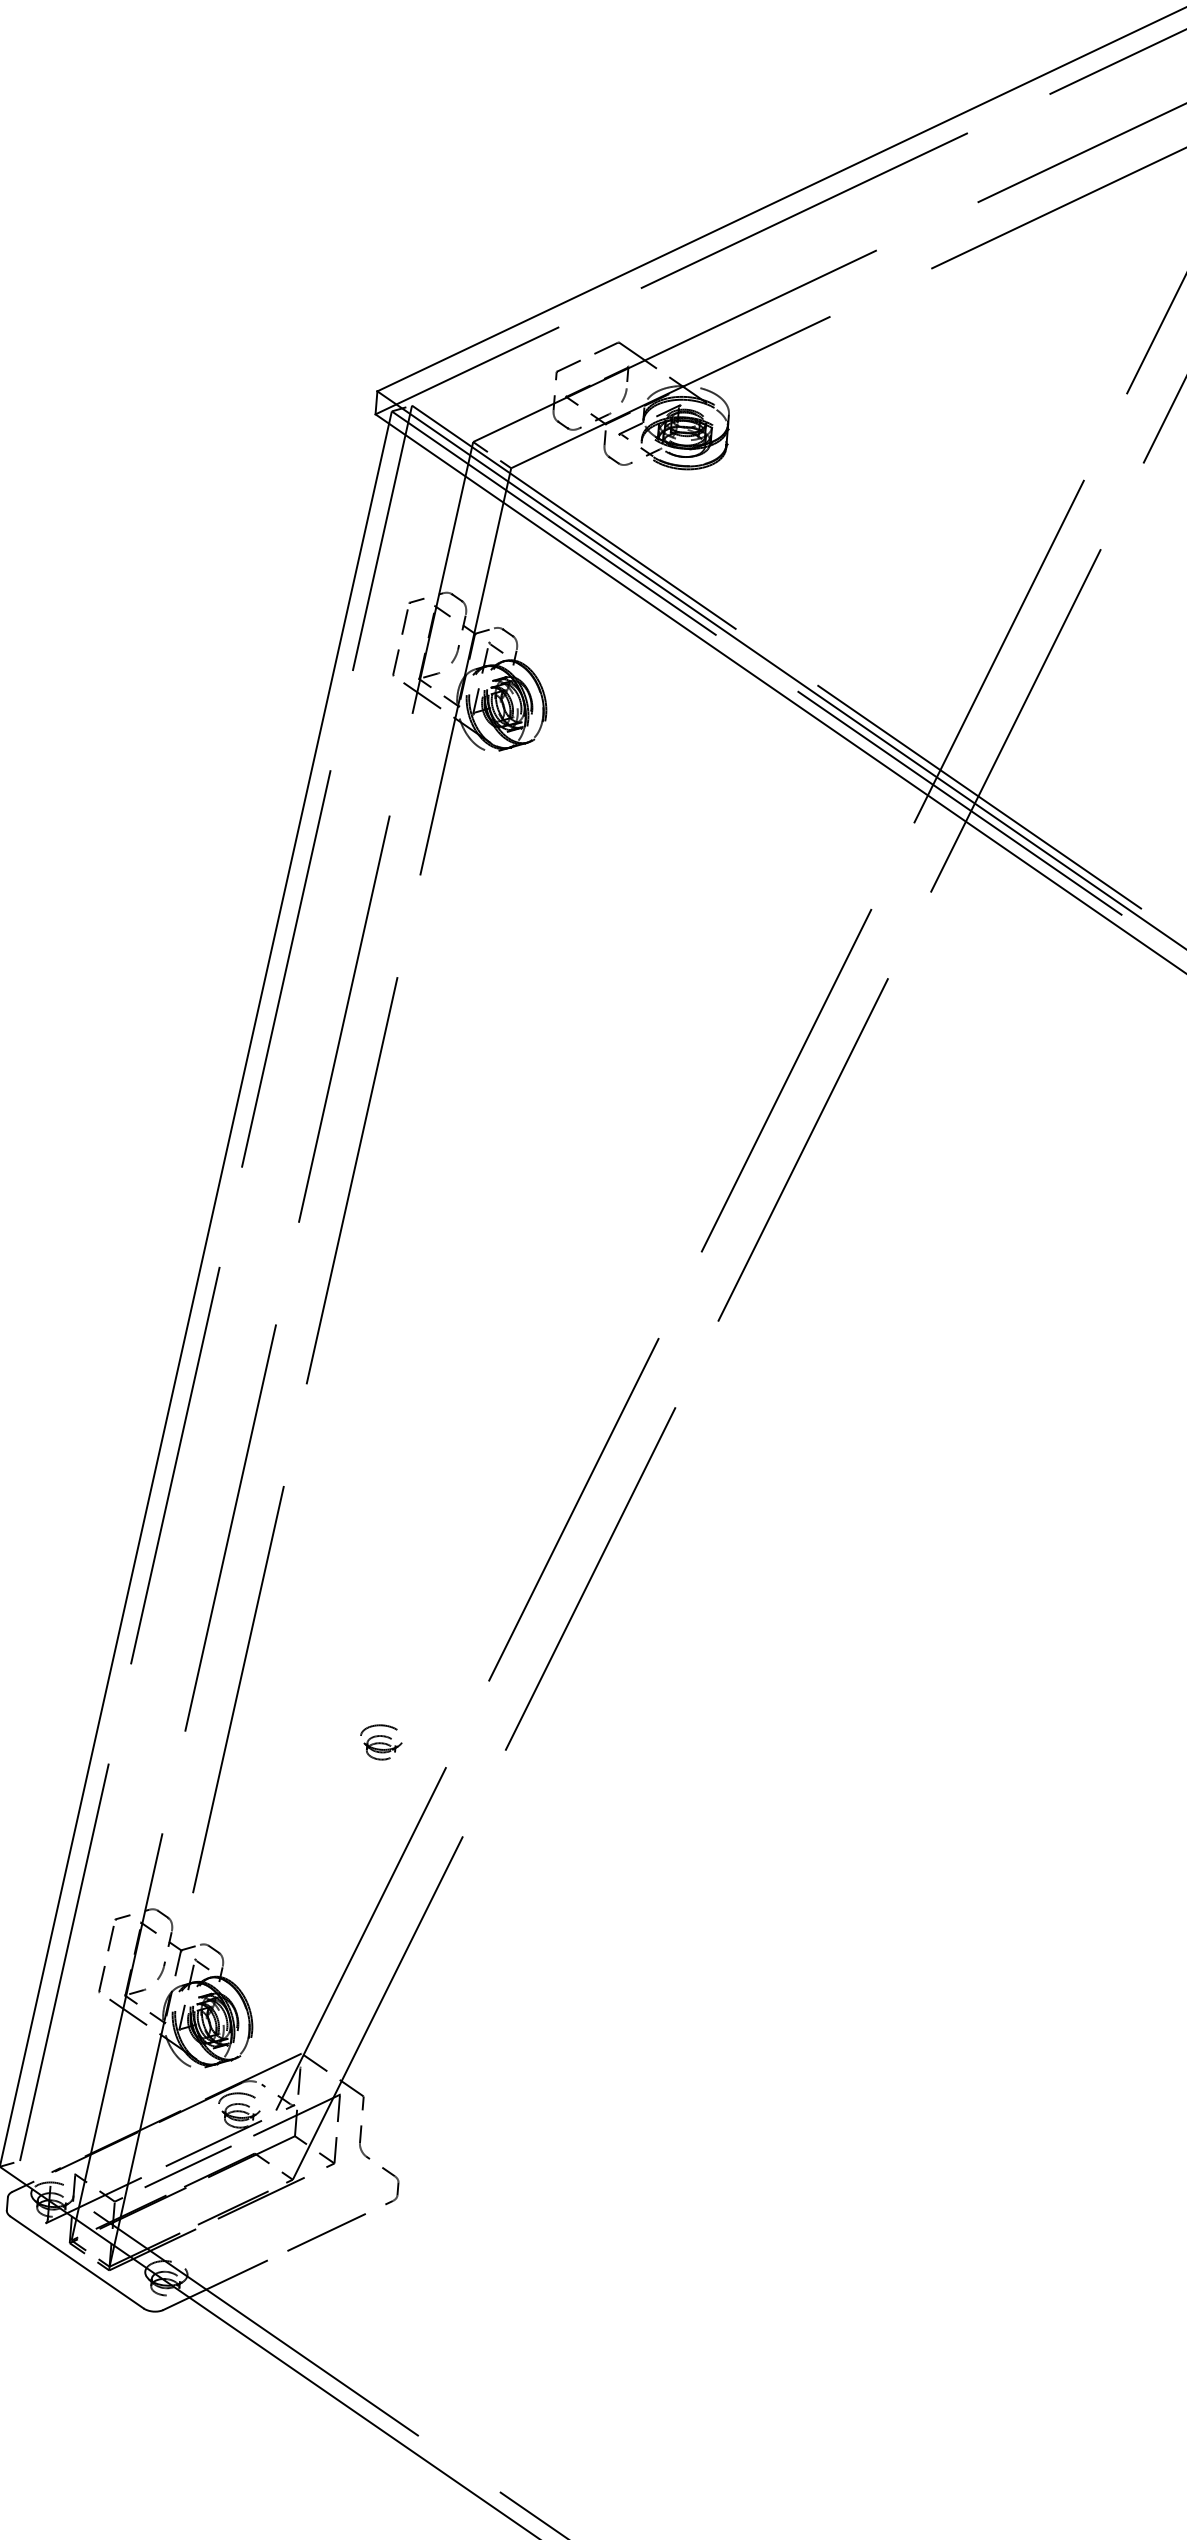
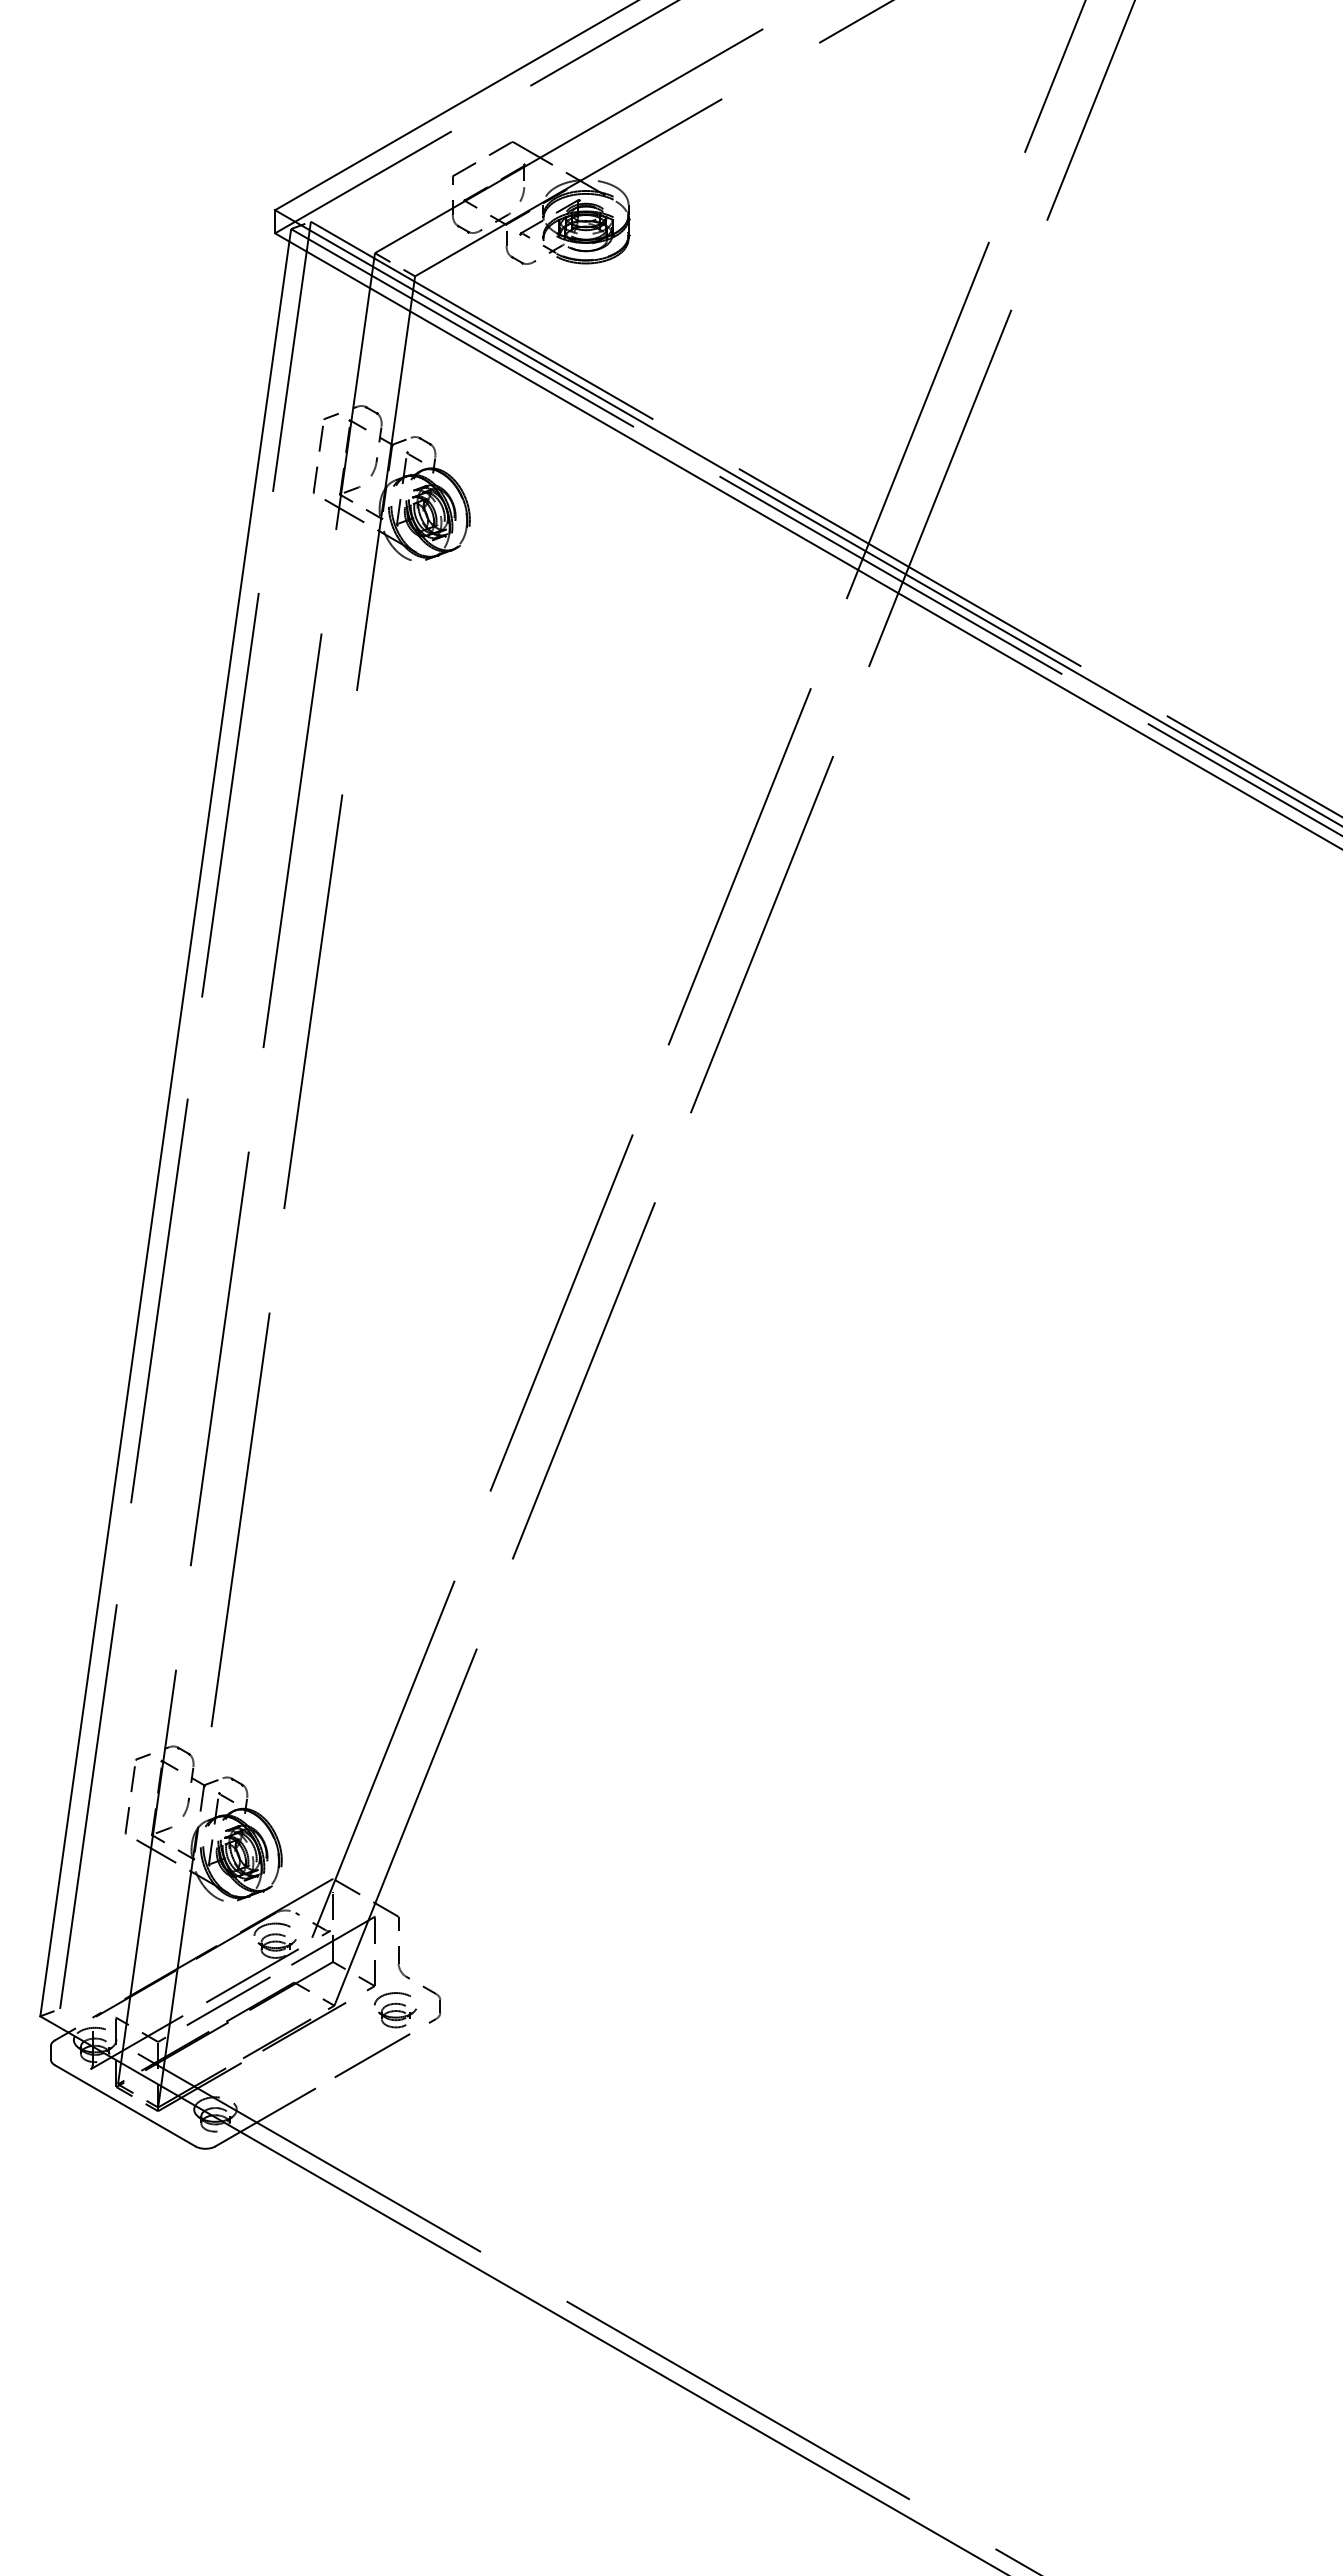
part: (381, 1742) -> (395, 2010), moved

